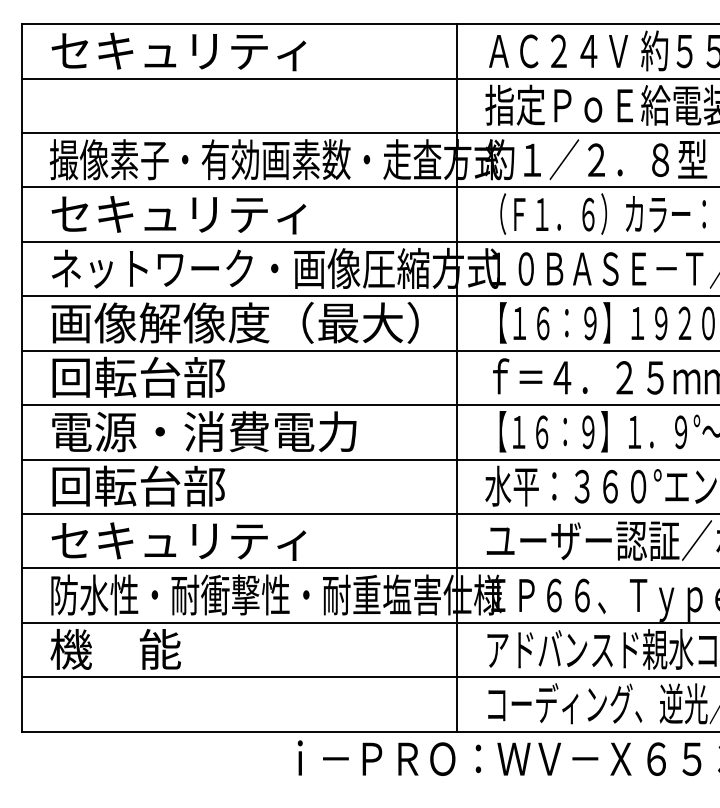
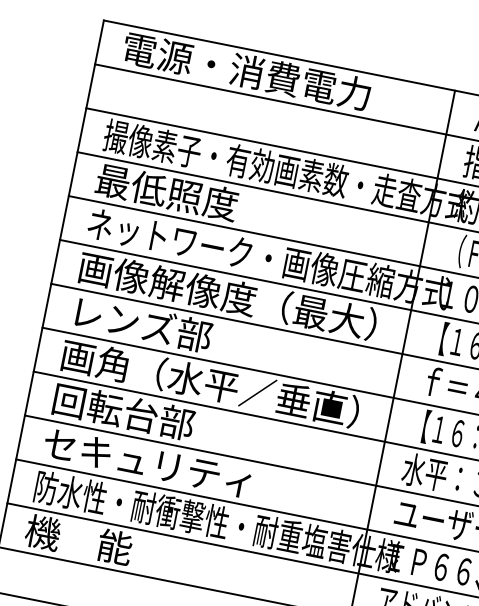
text: (203, 50) -> (246, 70), セキュリティ -> 電源・消費電力
text: (178, 213) -> (199, 198), セキュリティ -> 最低照度
text: (116, 376) -> (123, 319), 回転台部 -> レンズ部
text: (234, 431) -> (209, 383), 電源・消費電力 -> 画角（水平／垂直）

